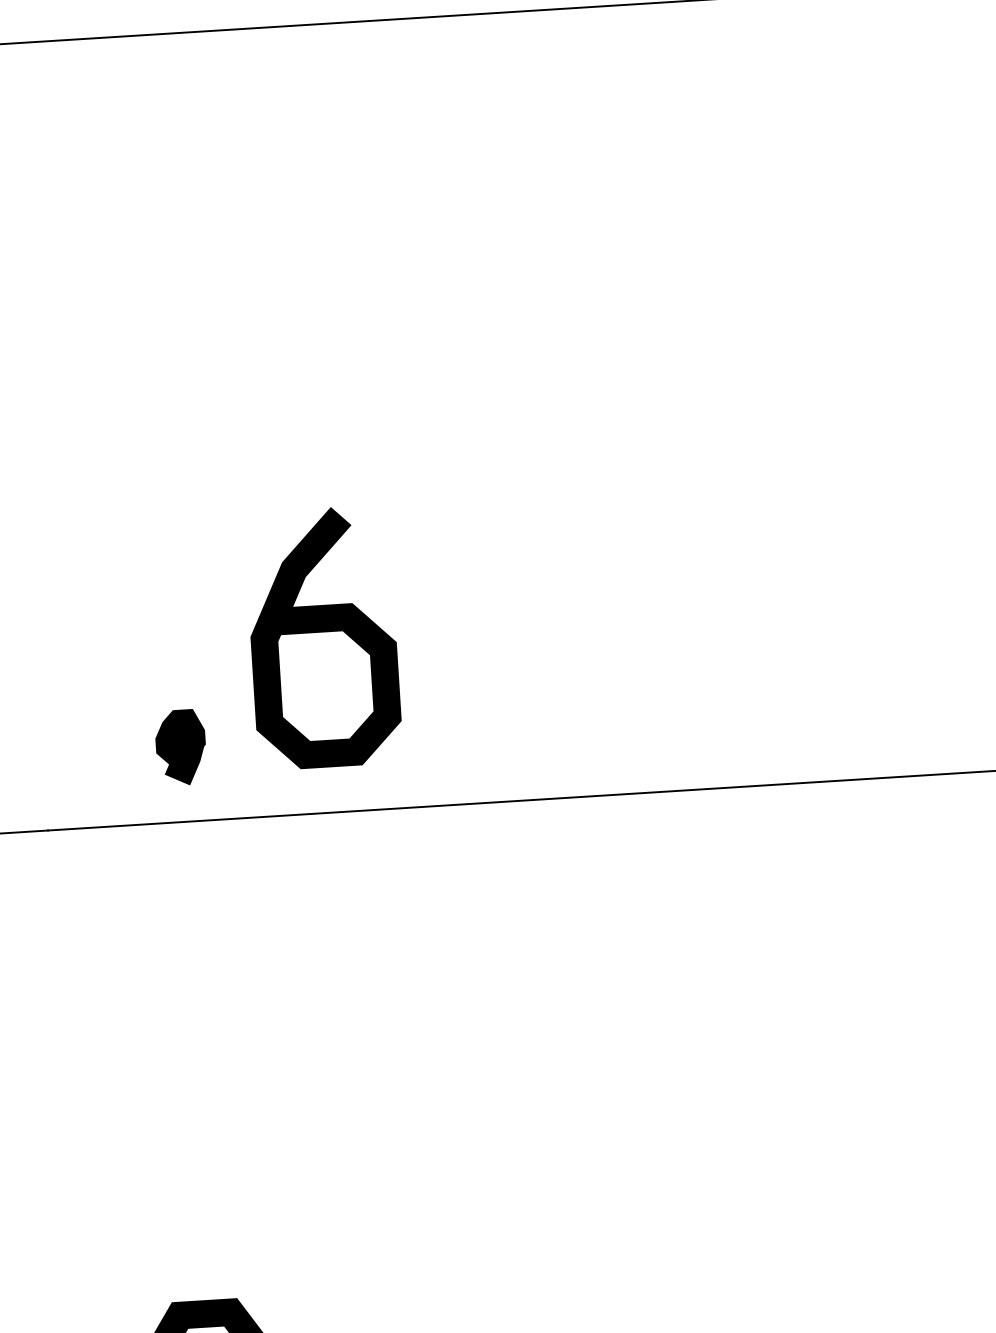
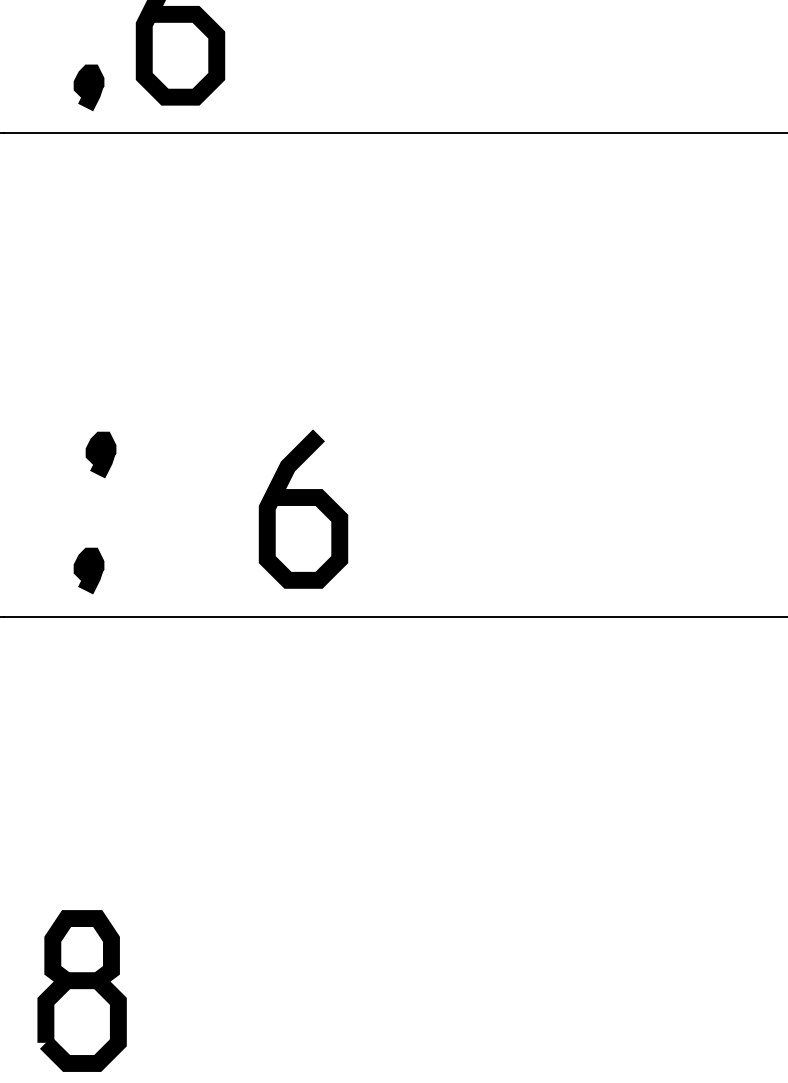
part: (187, 556) -> (100, 454), added
curve: (323, 631) -> (303, 505), moved

